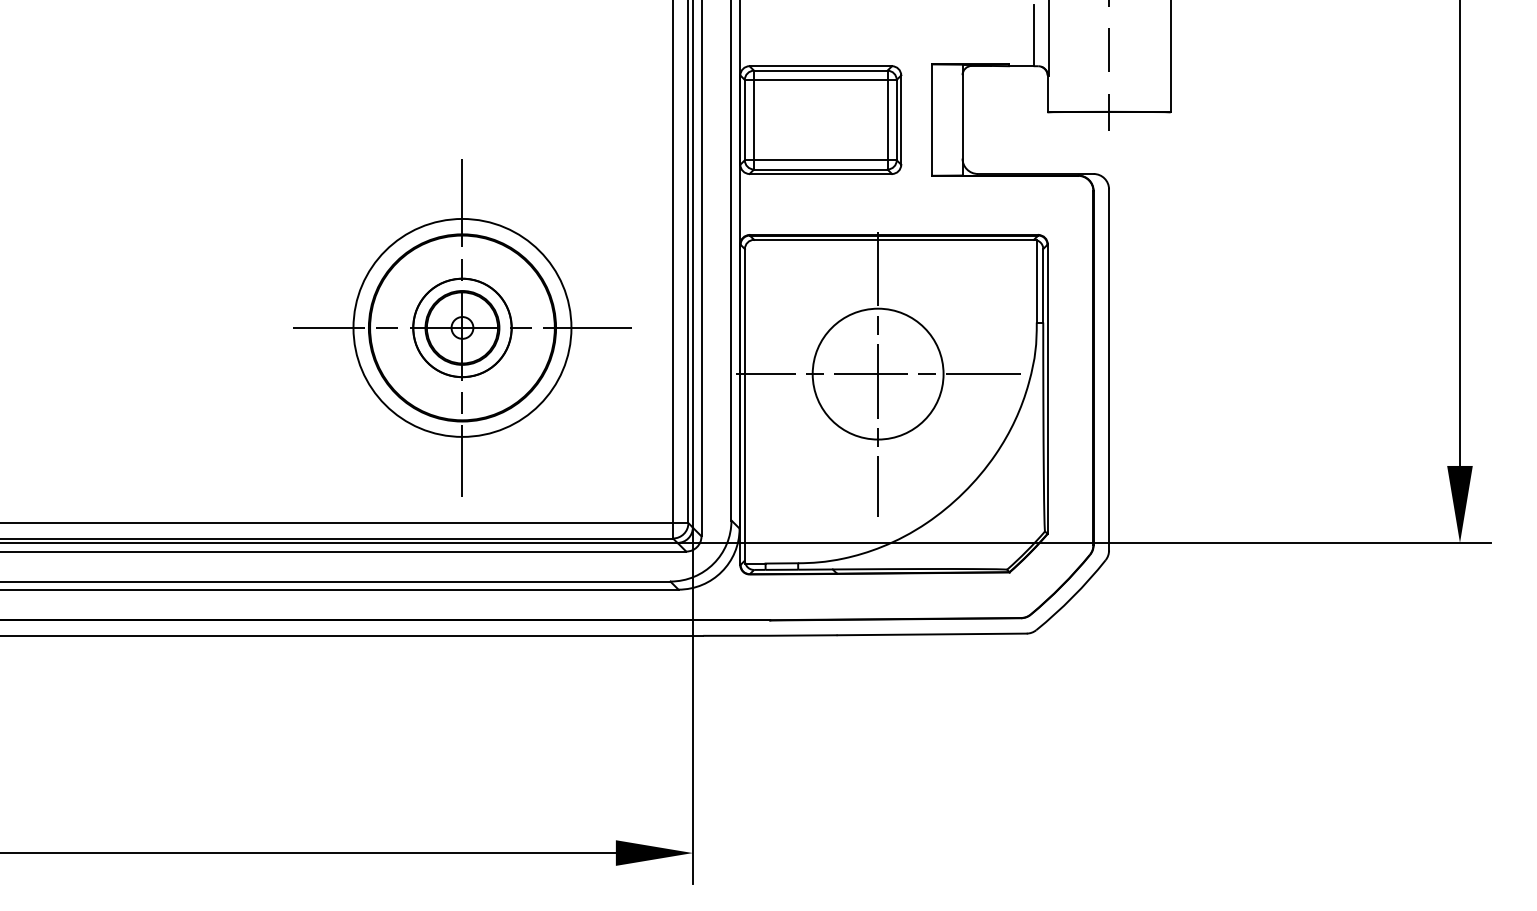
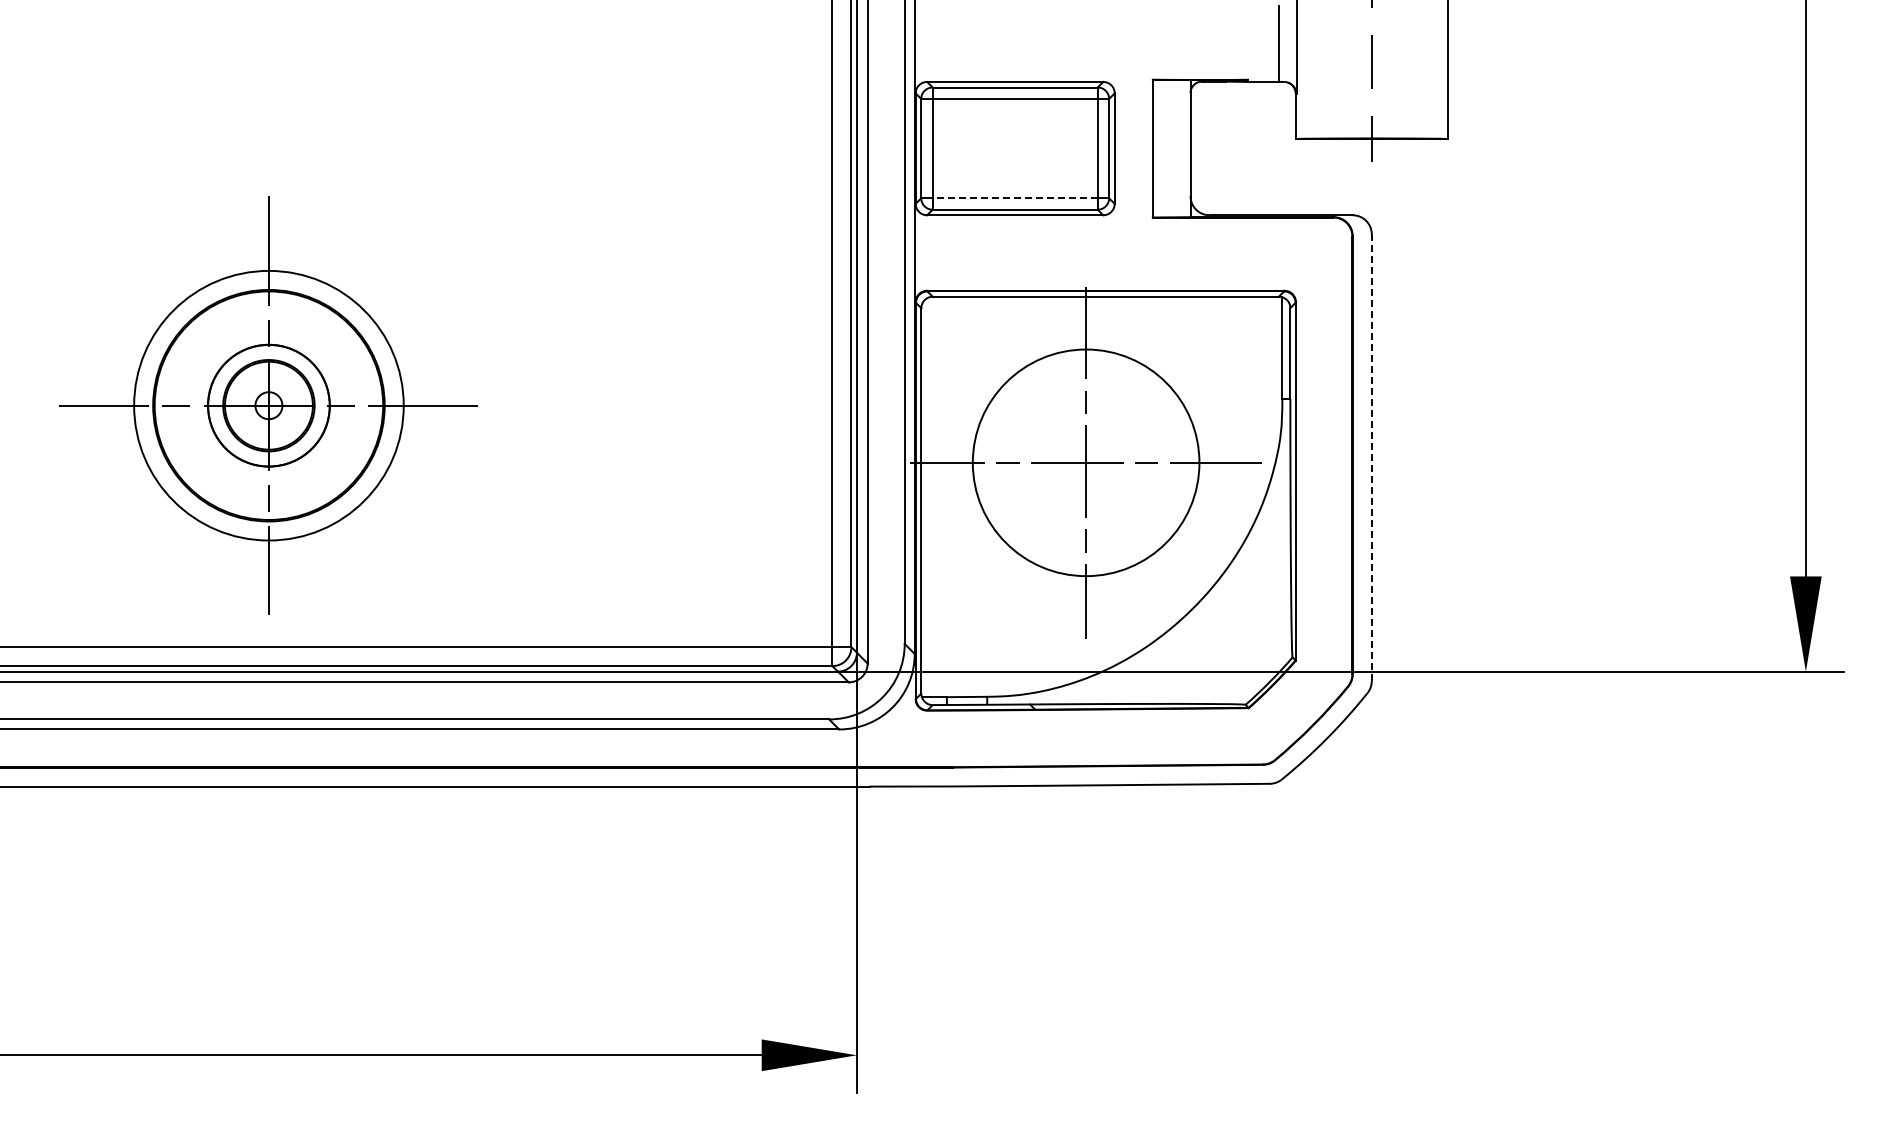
line: (821, 160) -> (1015, 198), solid -> dashed
part: (462, 327) -> (268, 405), moved
line: (1108, 370) -> (1371, 458), solid -> dashed
circle: (878, 373) -> (1086, 462), size x1.4

